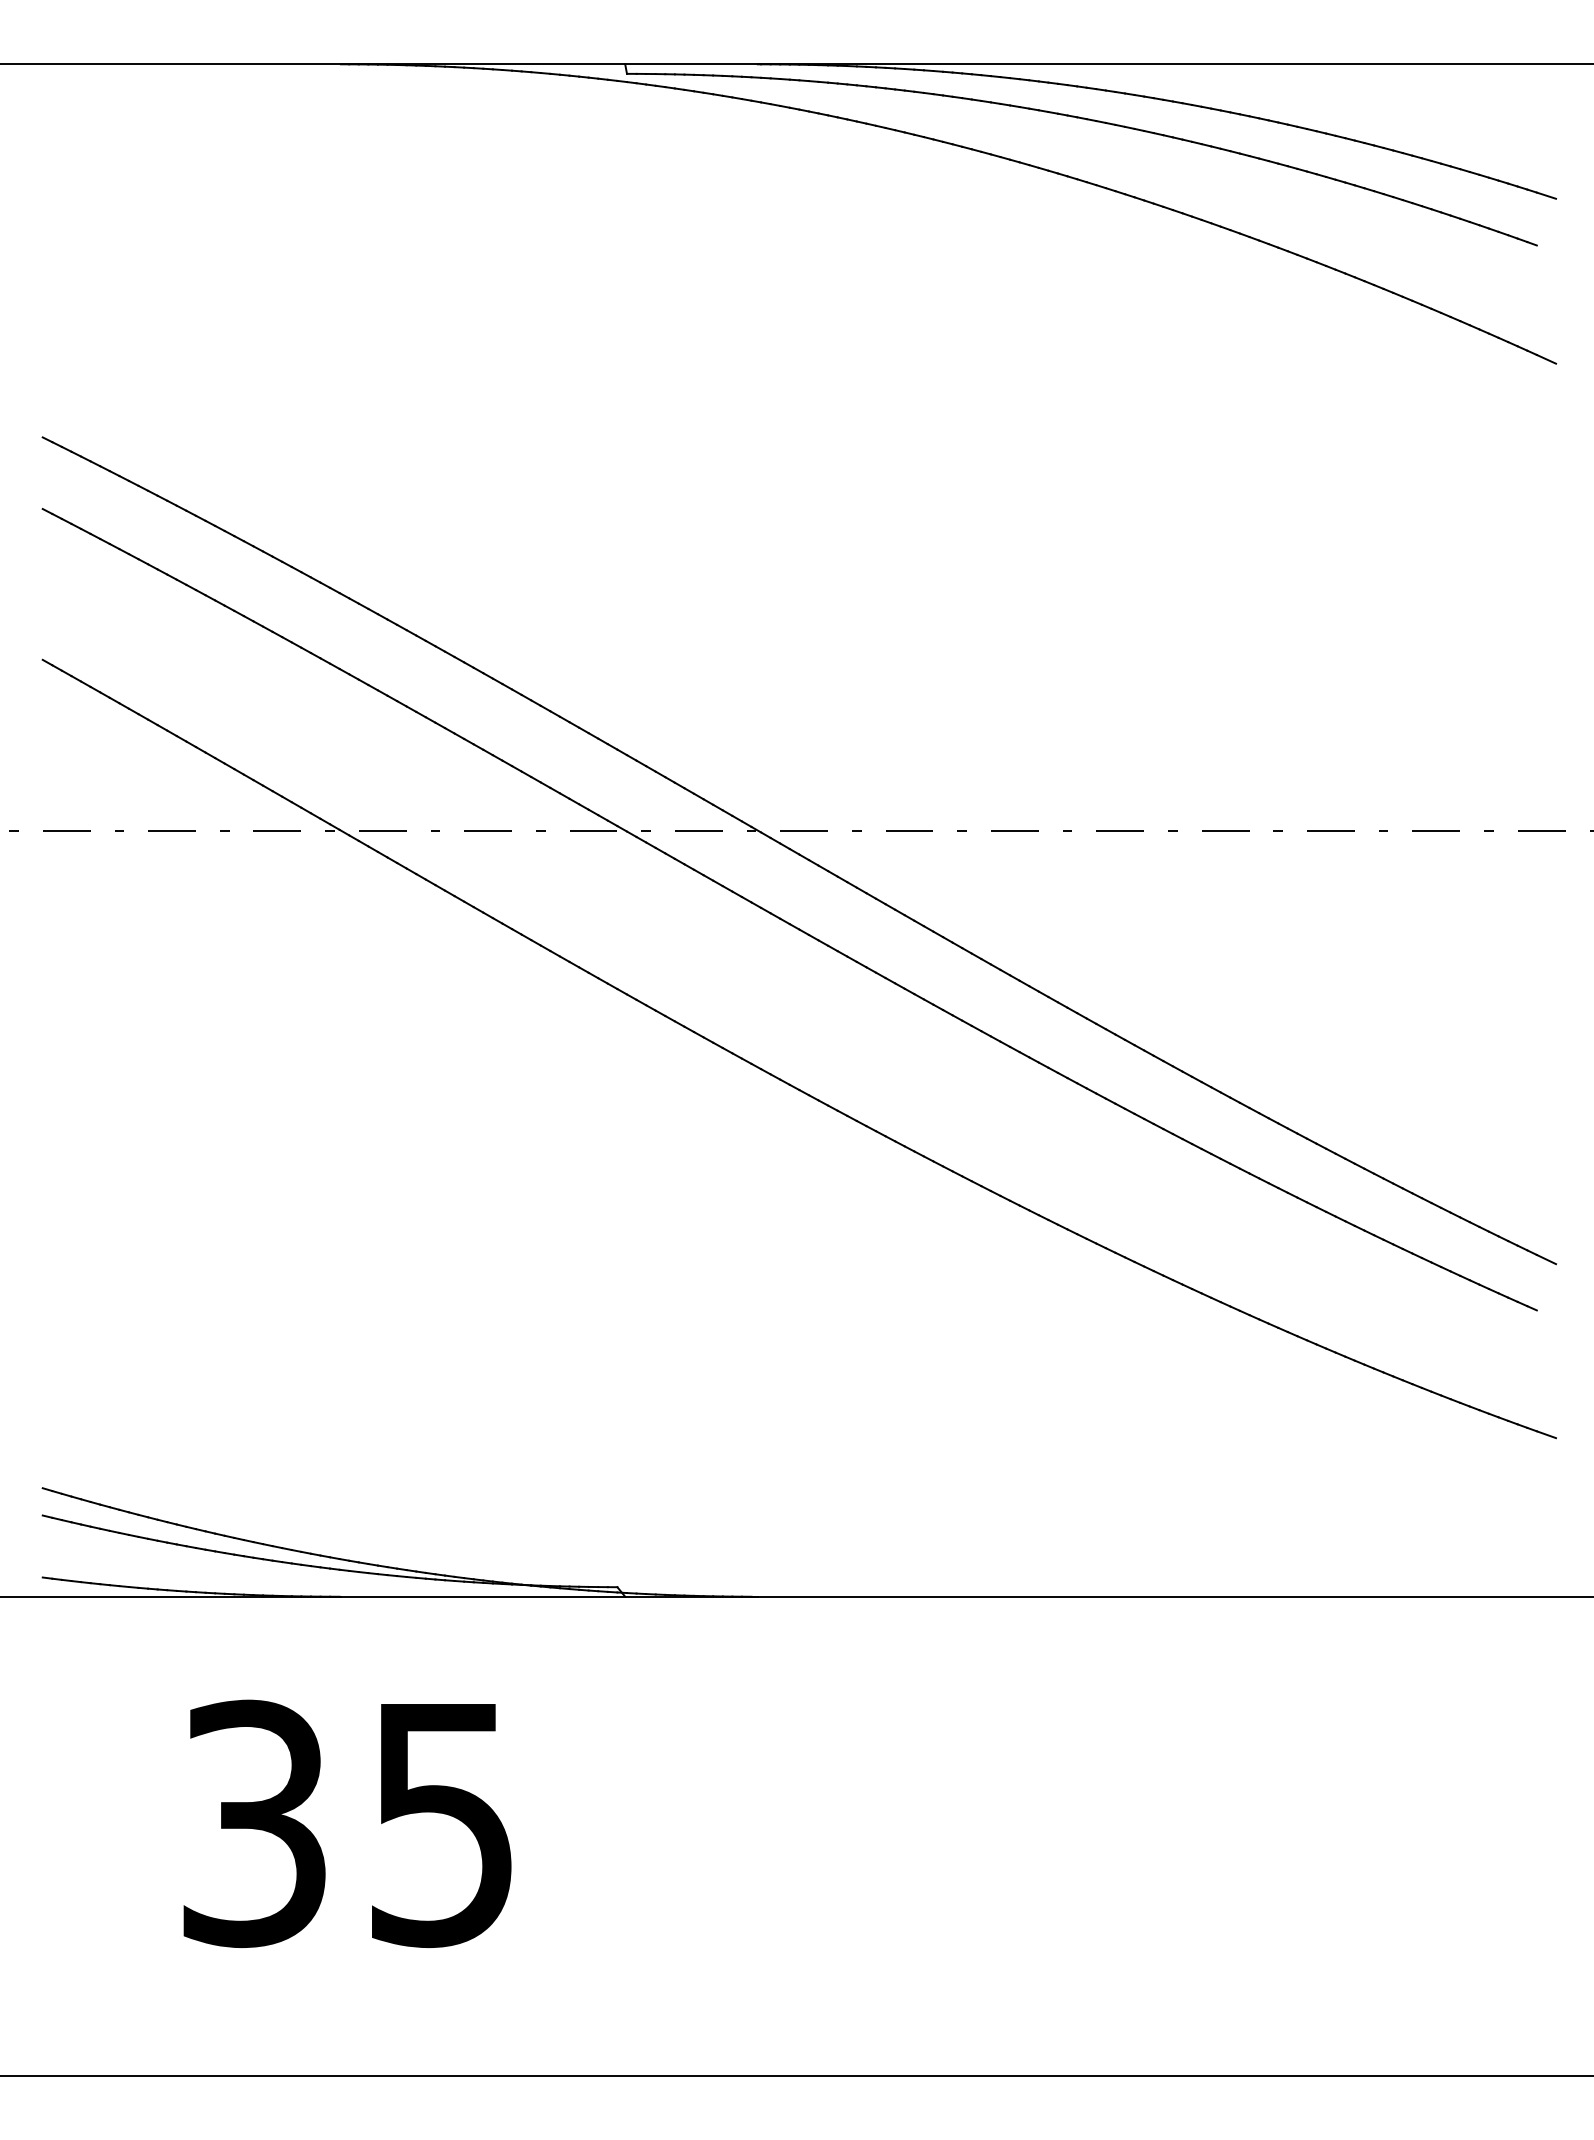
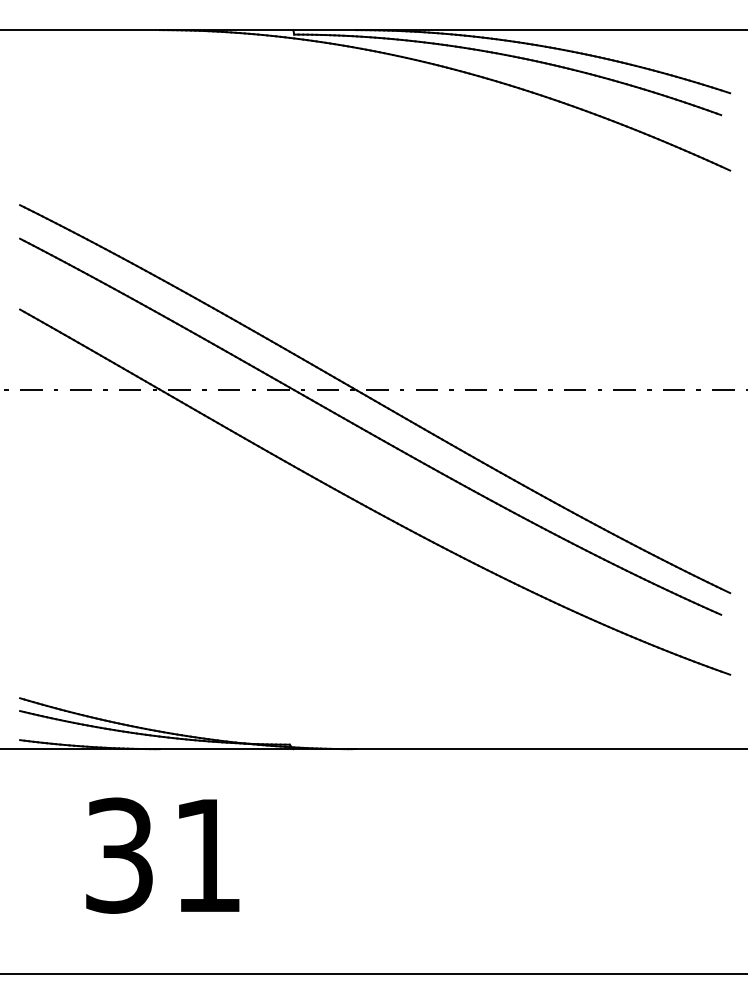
text: (440, 1825) -> (206, 856), 35 -> 31

